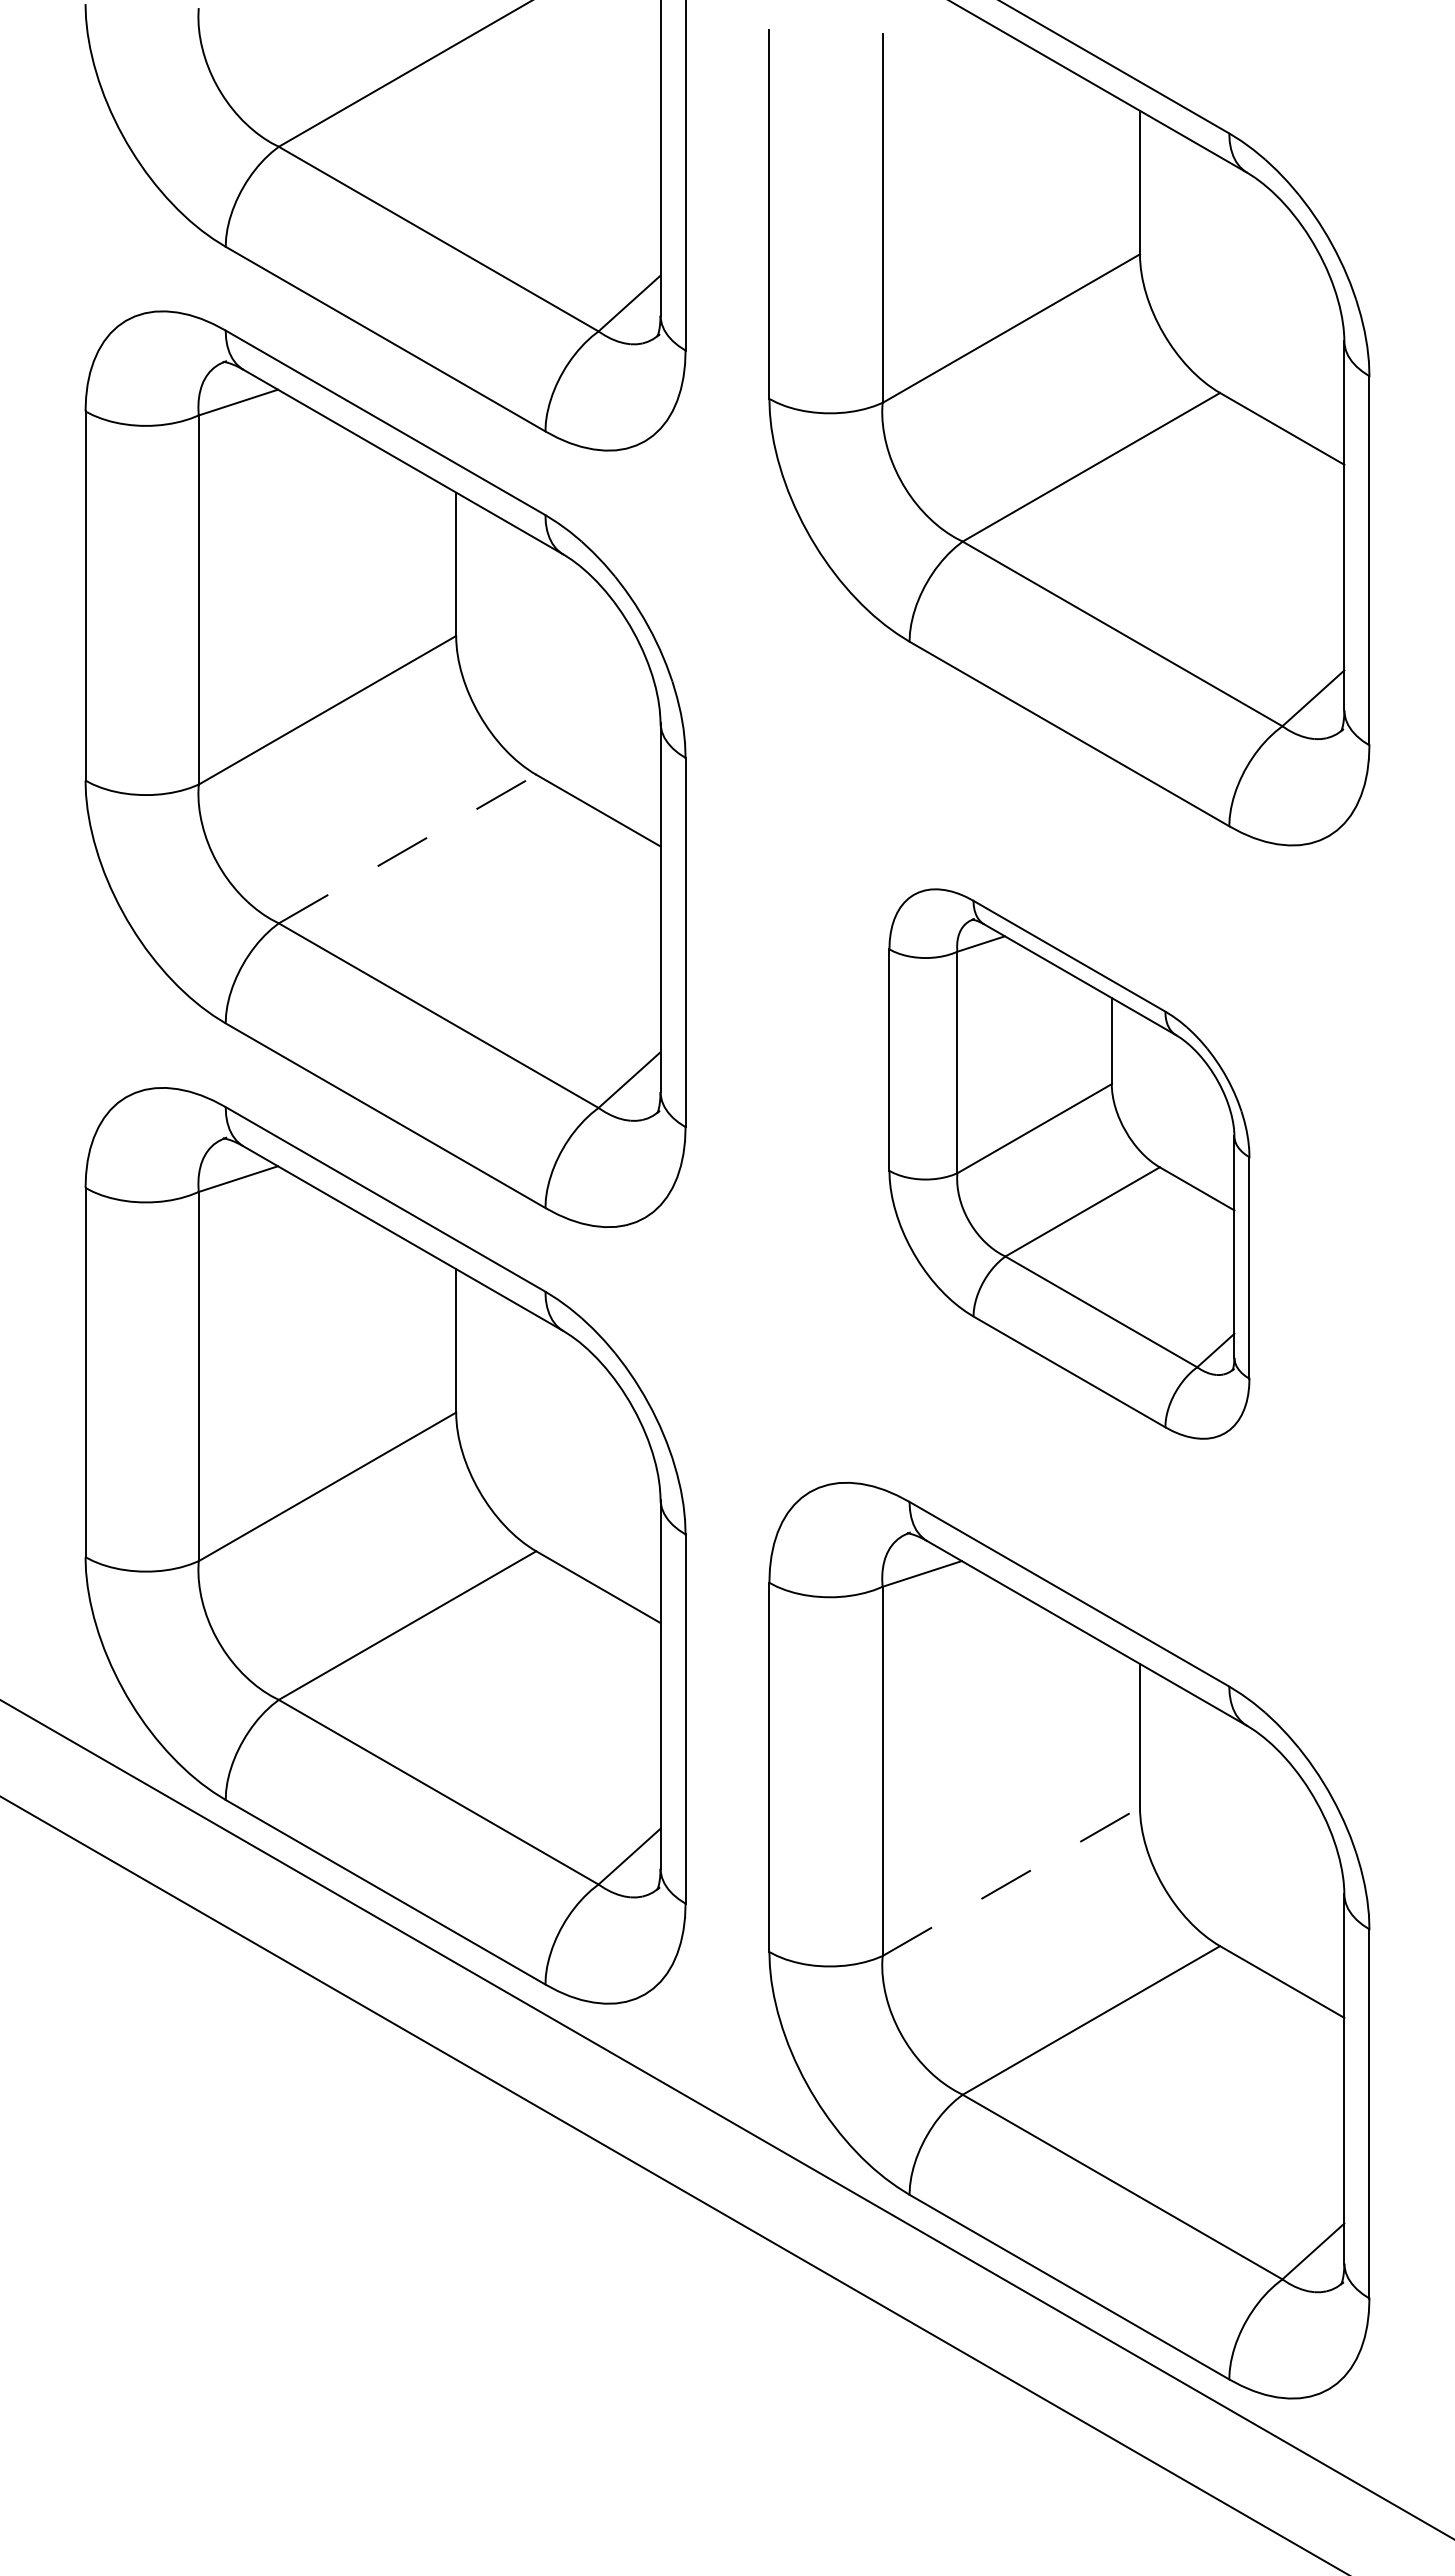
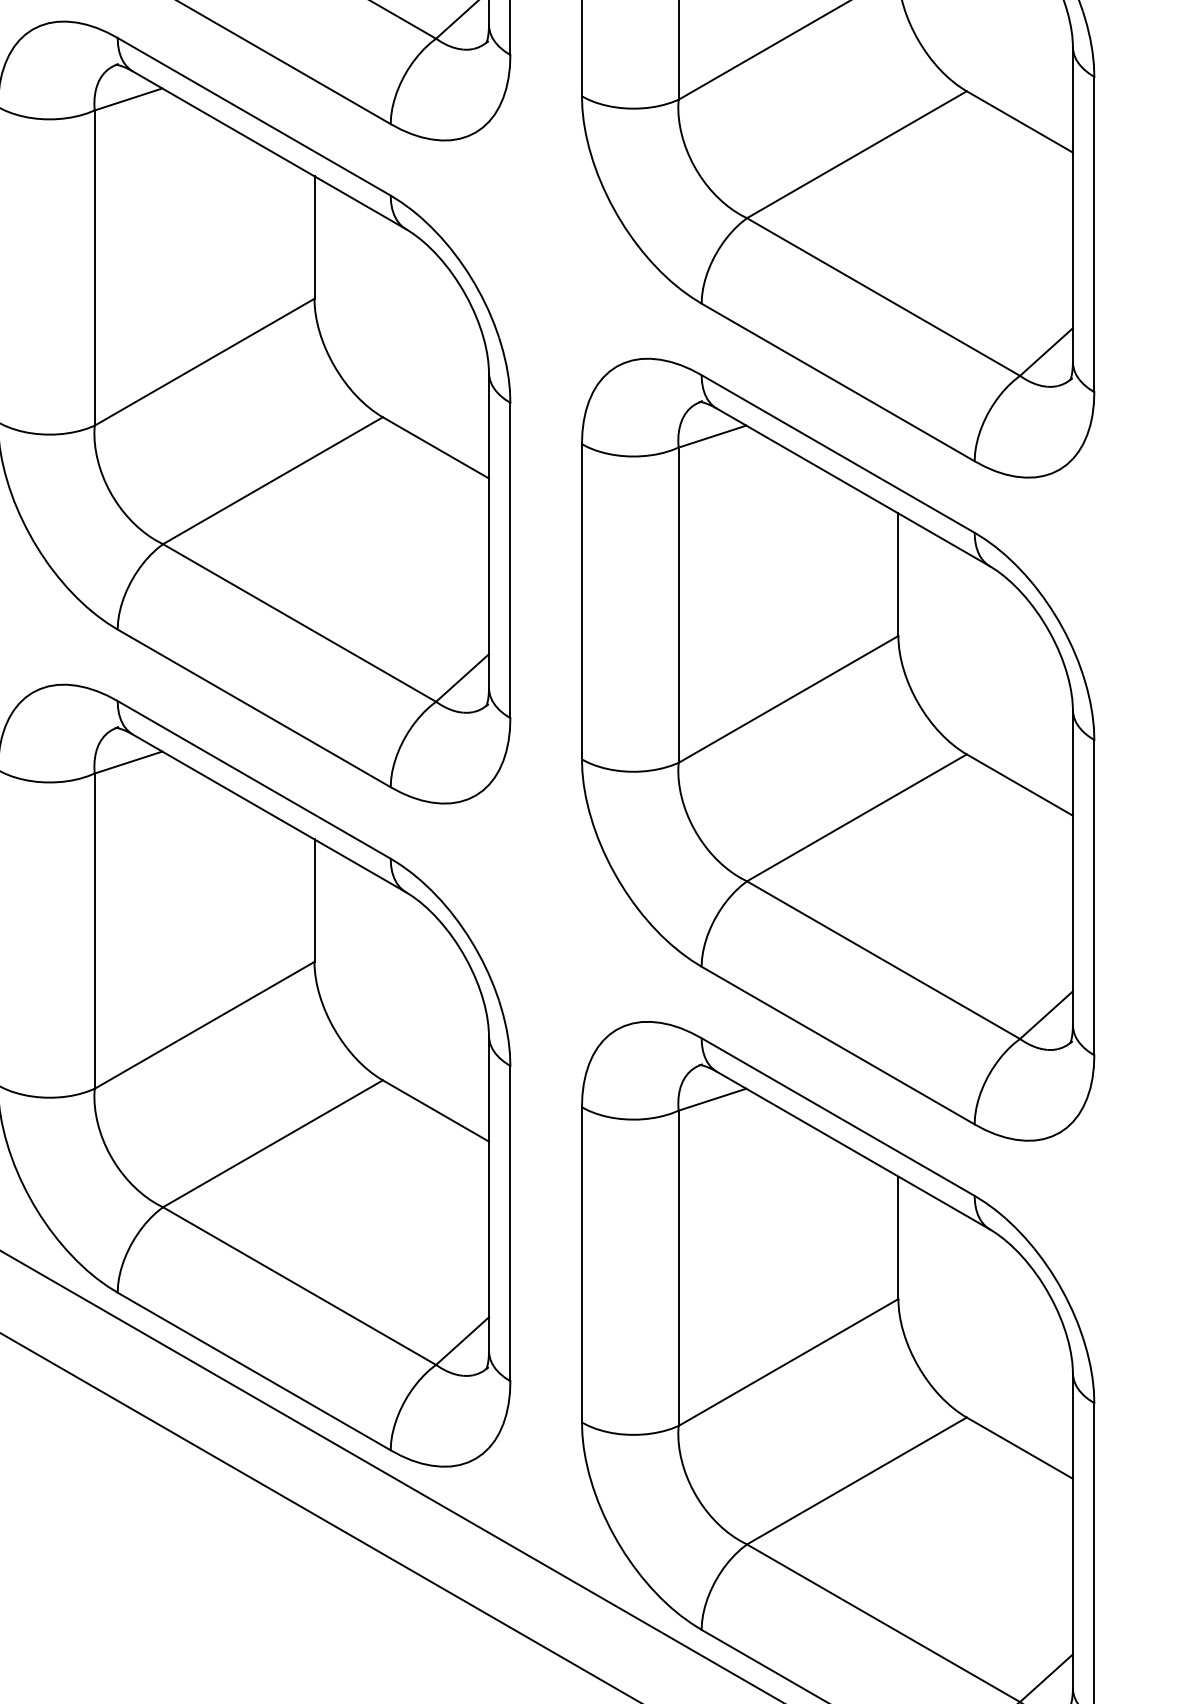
line: (407, 849) -> (272, 481), dashed -> solid
part: (1069, 1163) -> (838, 749), size x1.67
line: (1011, 1881) -> (788, 1362), dashed -> solid

